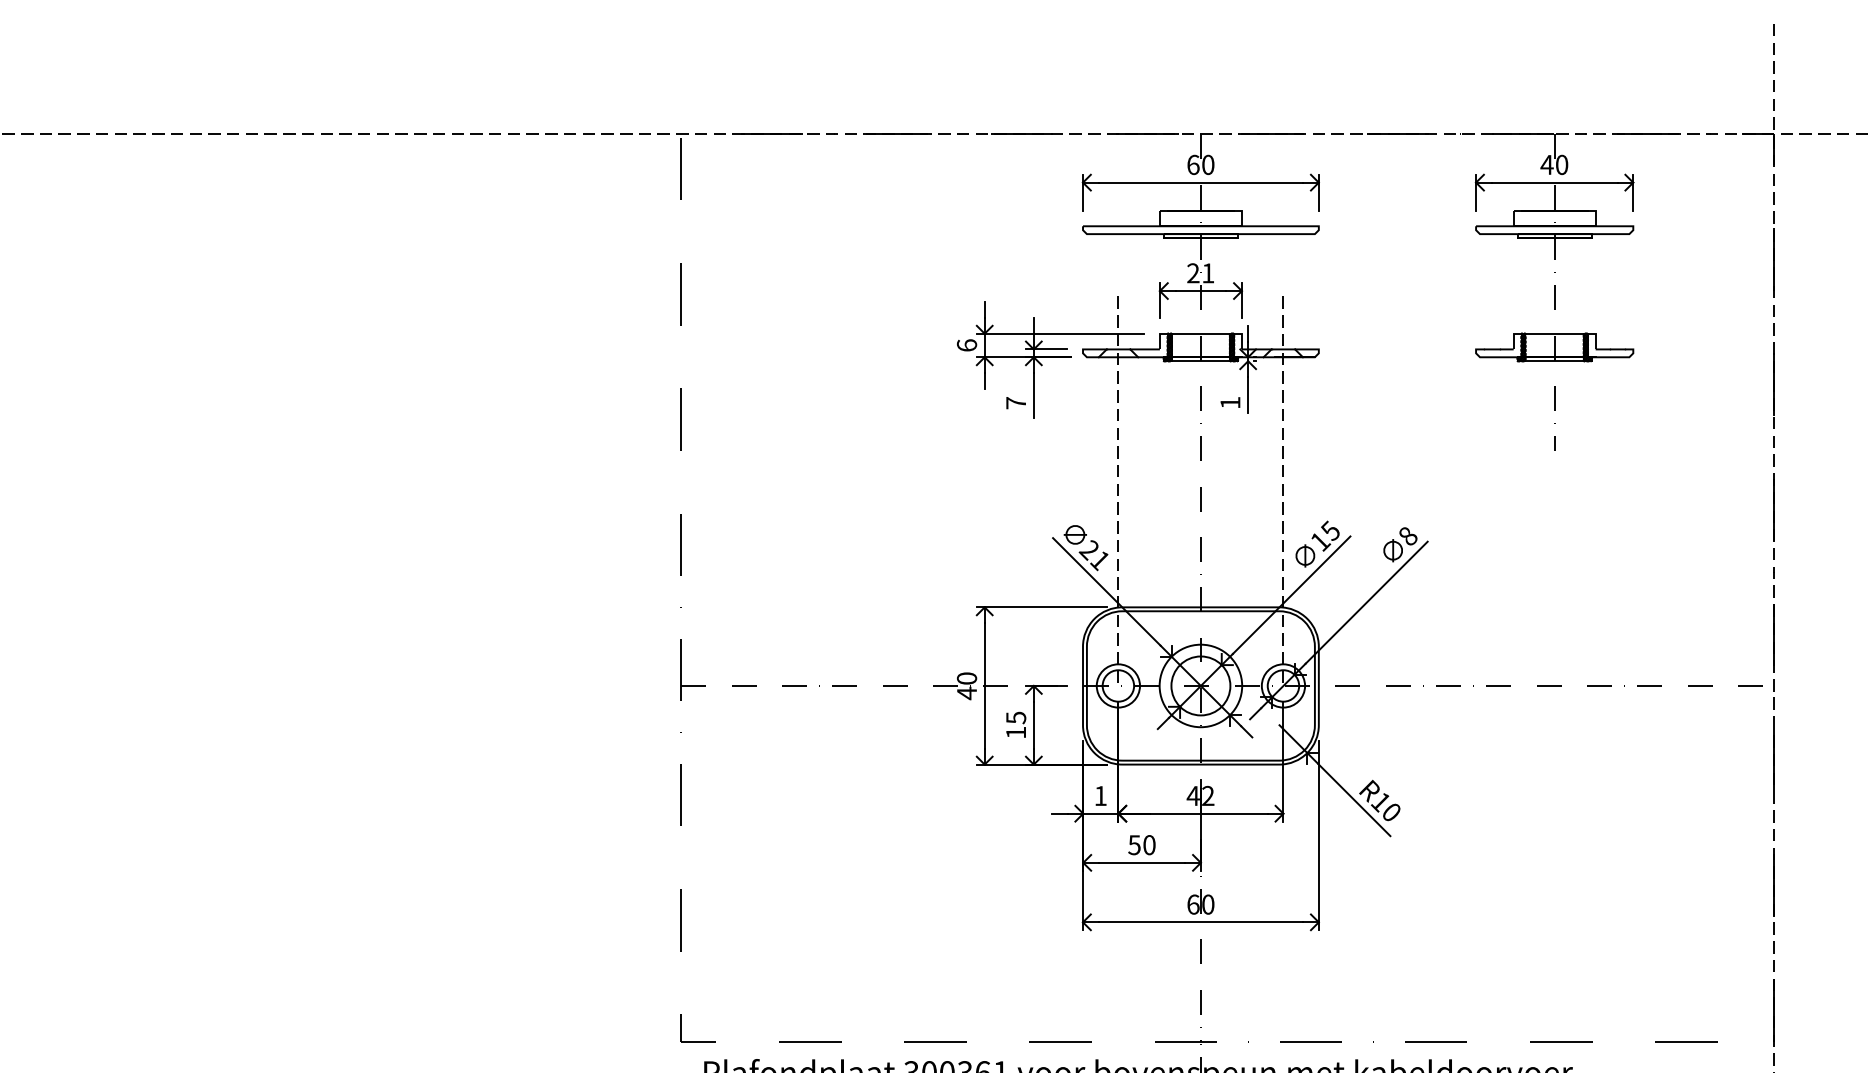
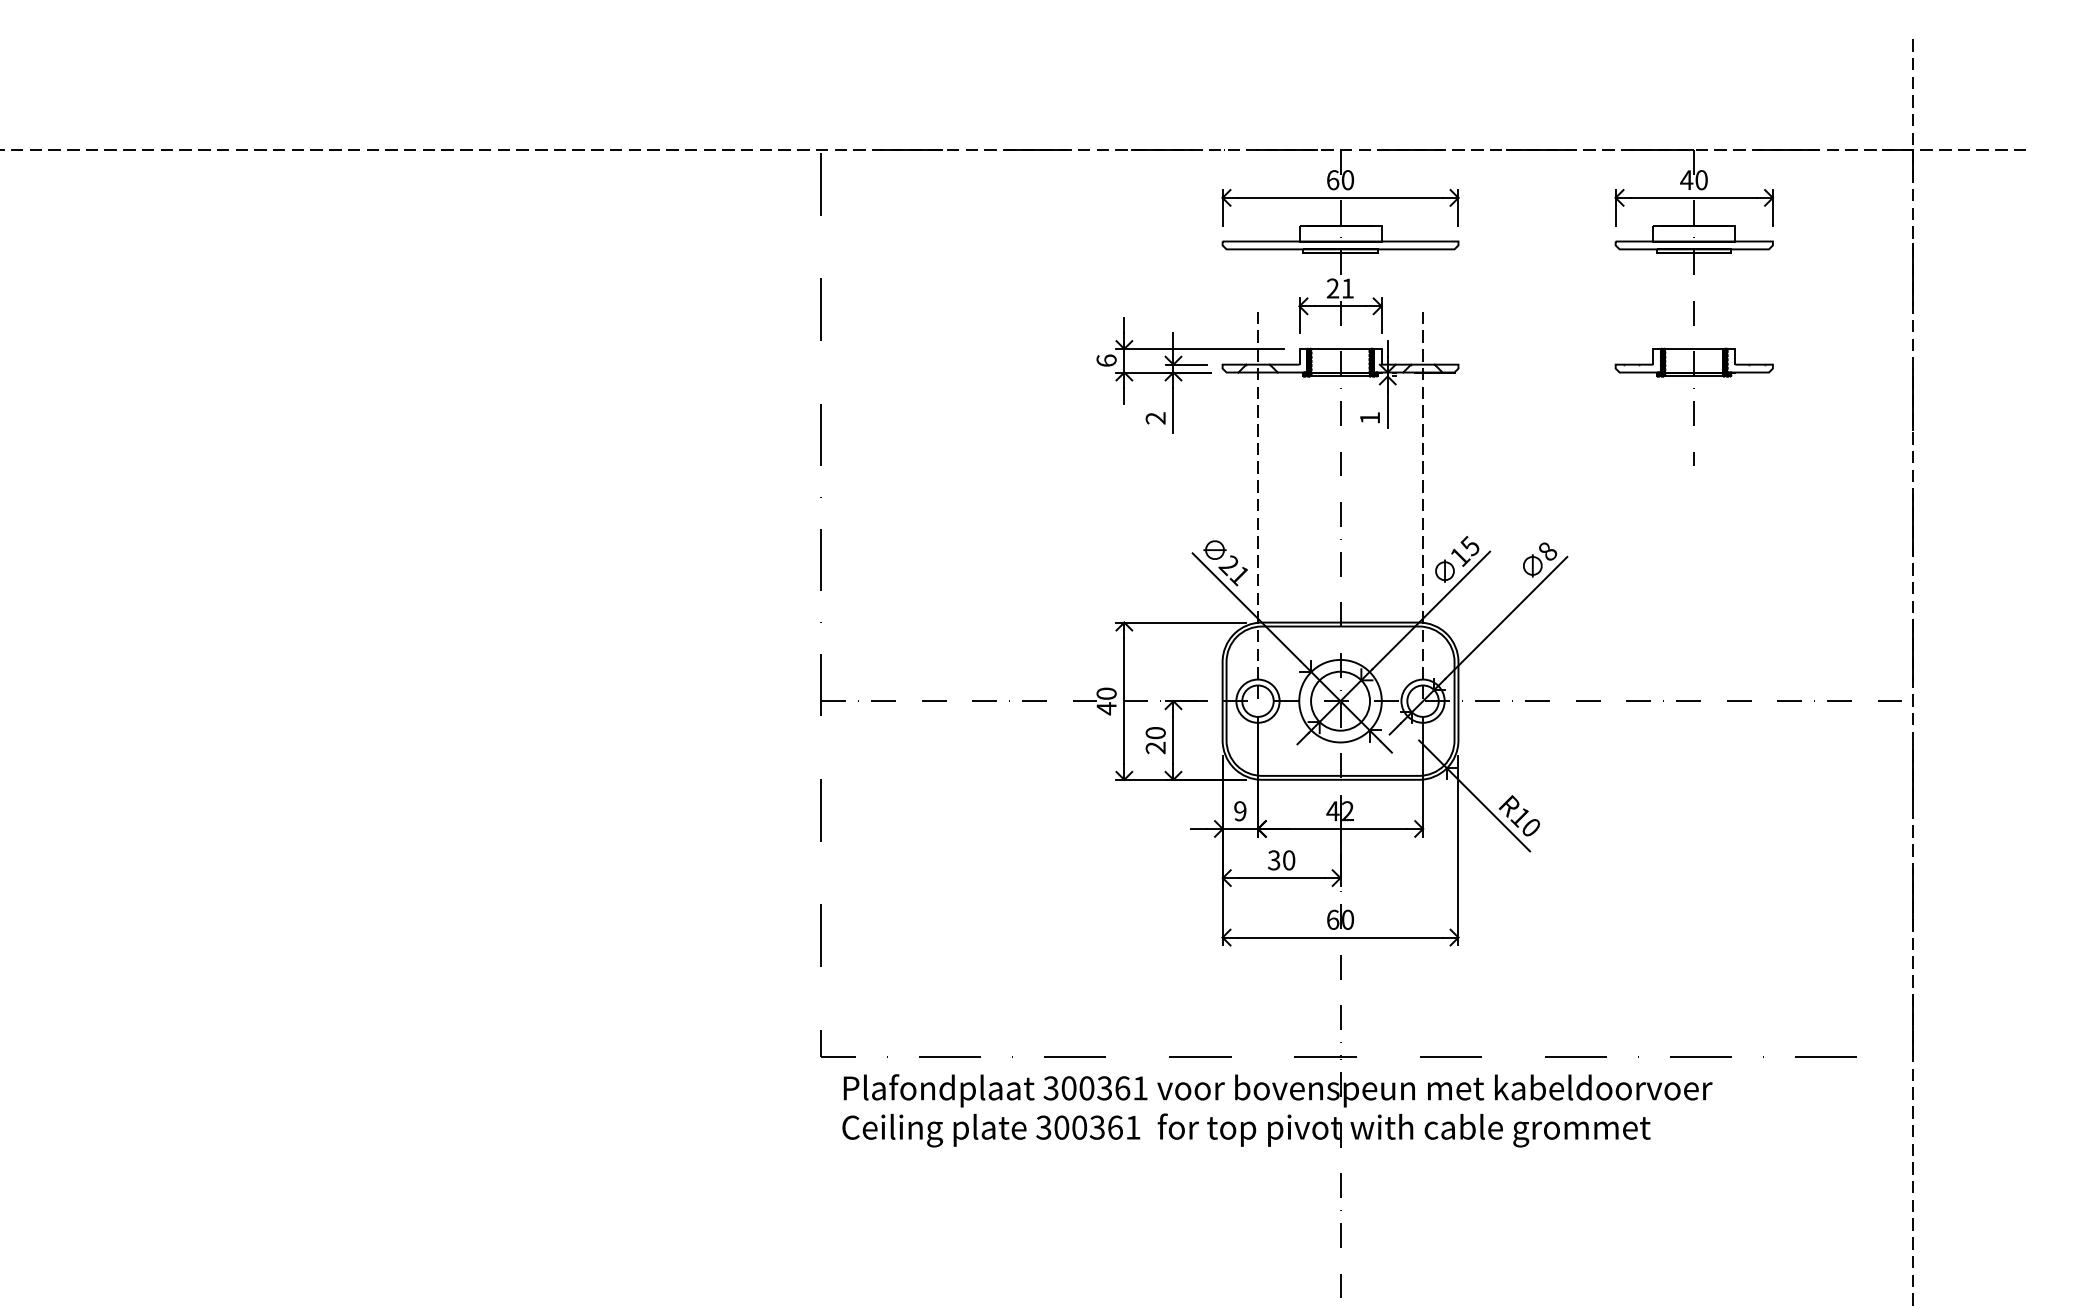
text: (1015, 403) -> (1155, 418), 7 -> 2
text: (1015, 725) -> (1155, 740), 15 -> 20
text: (1100, 796) -> (1240, 811), 1 -> 9
text: (1134, 844) -> (1274, 859), 50 -> 30

